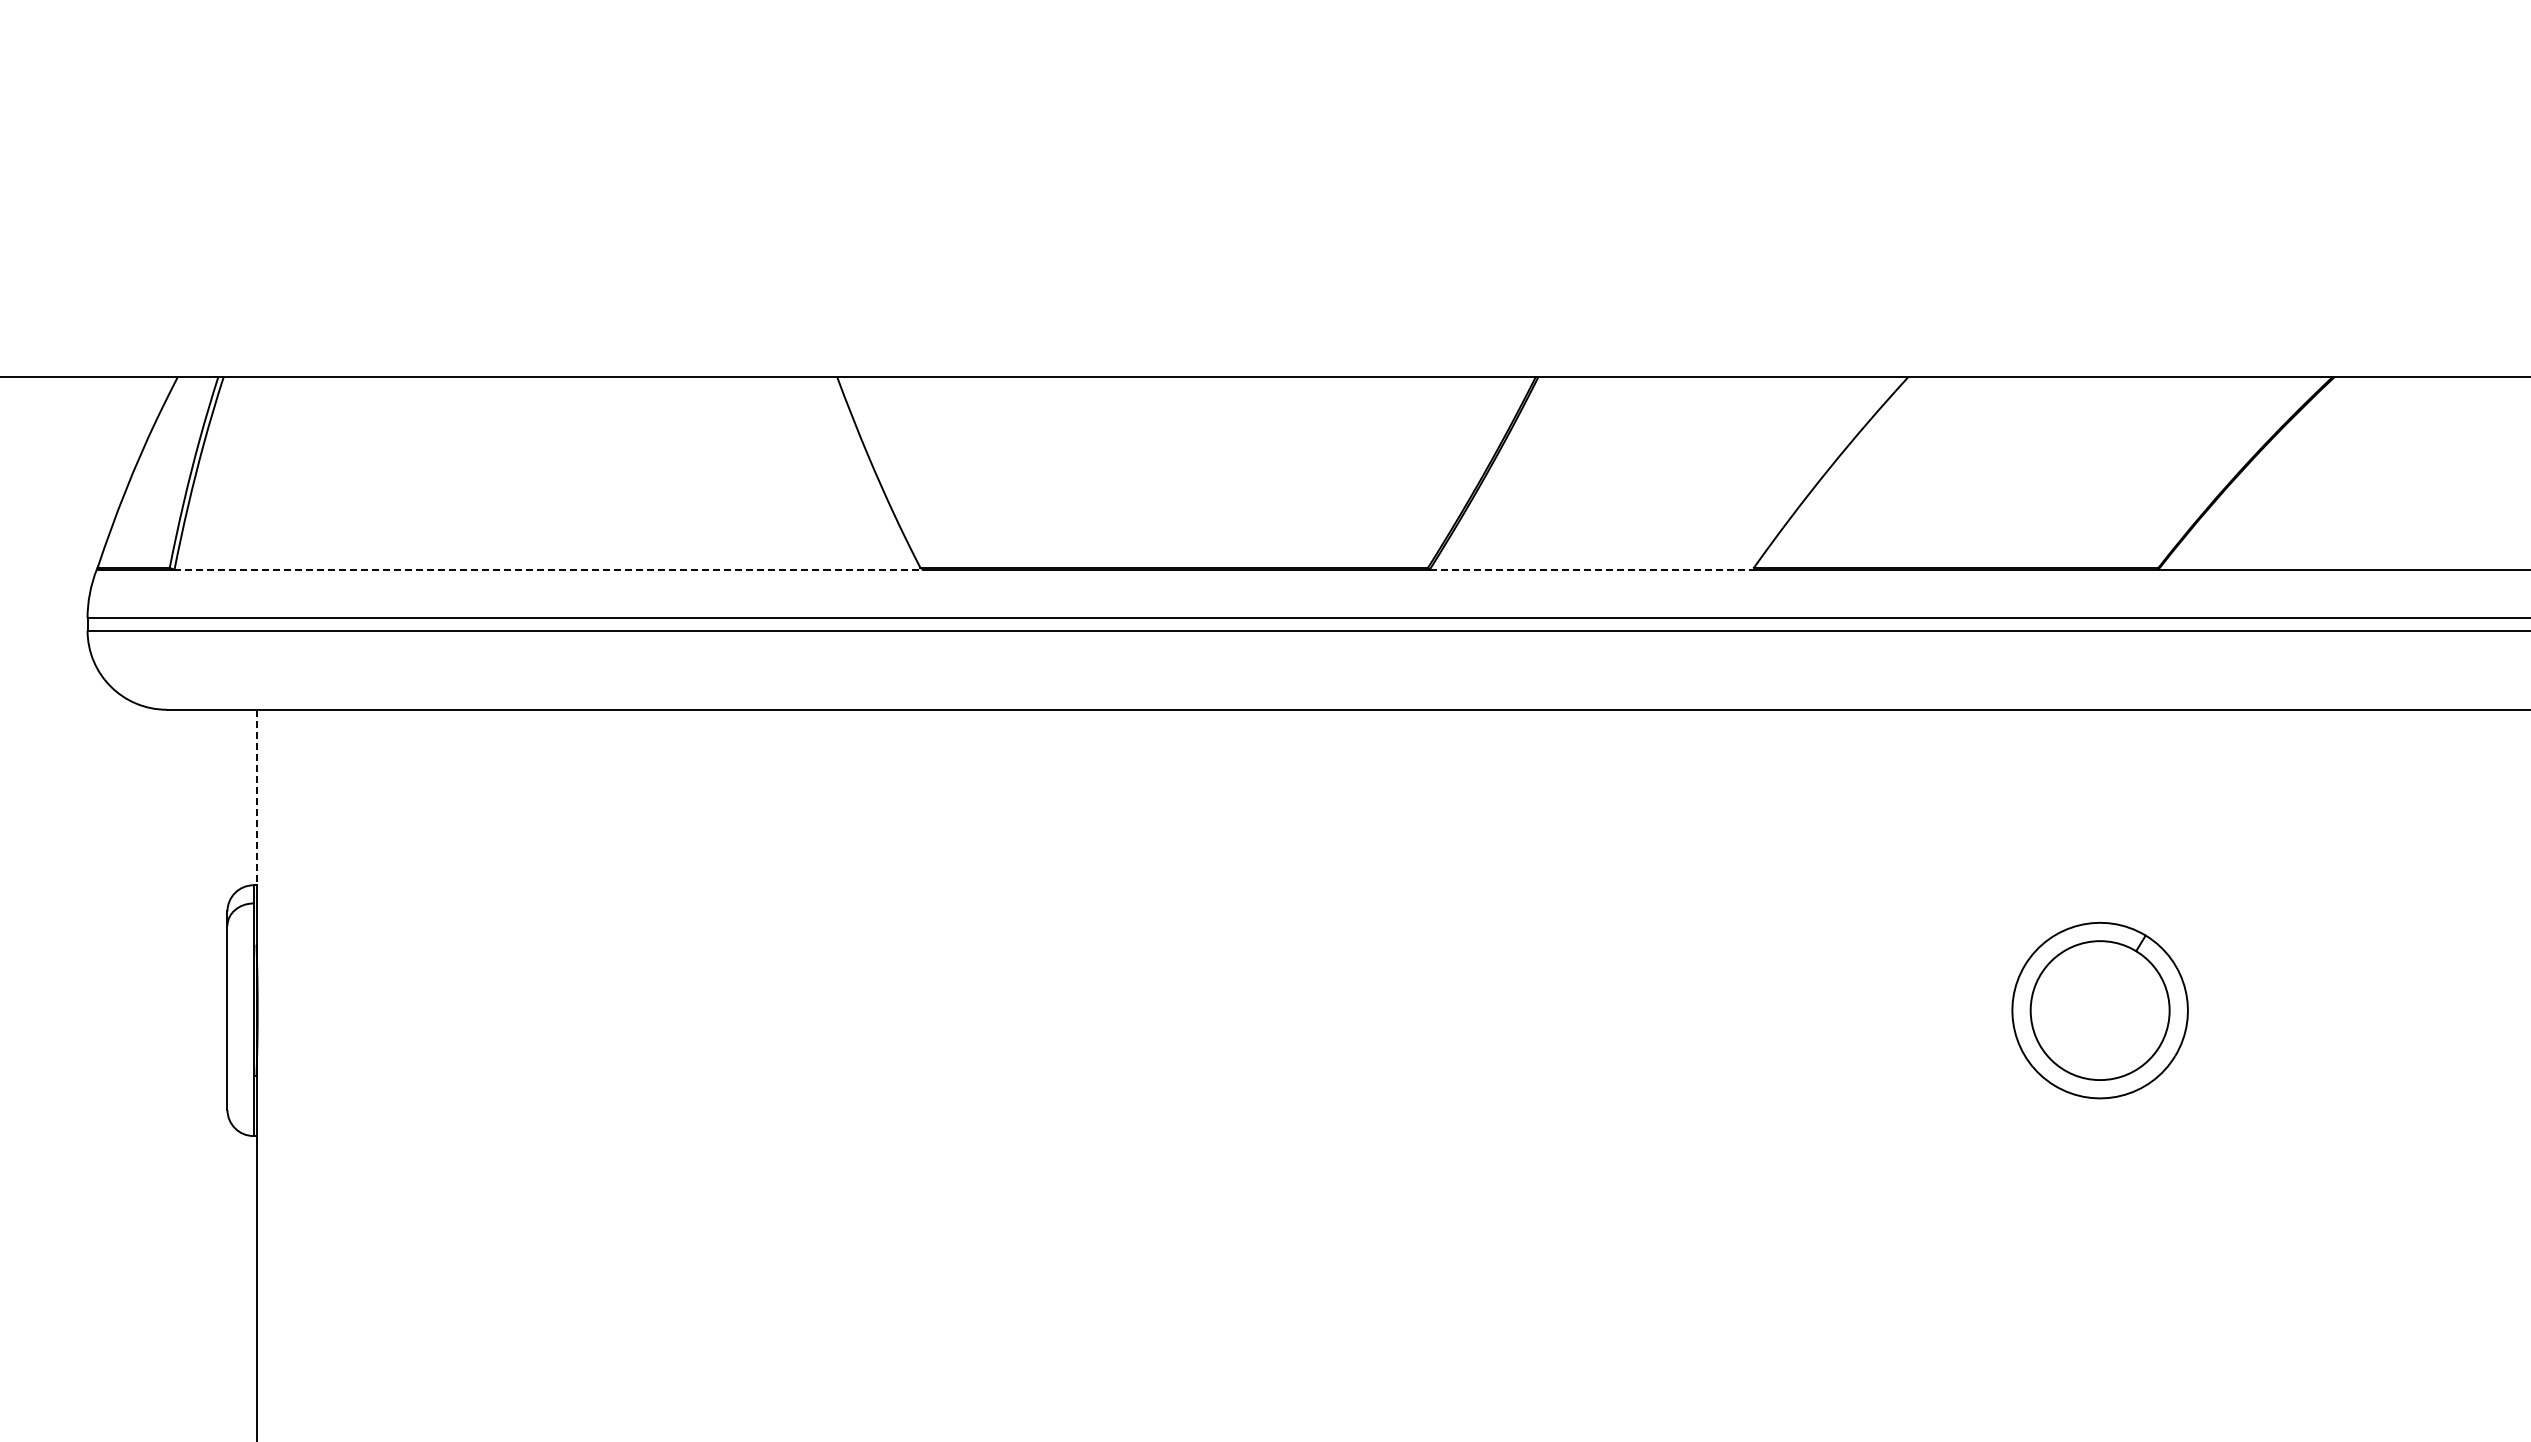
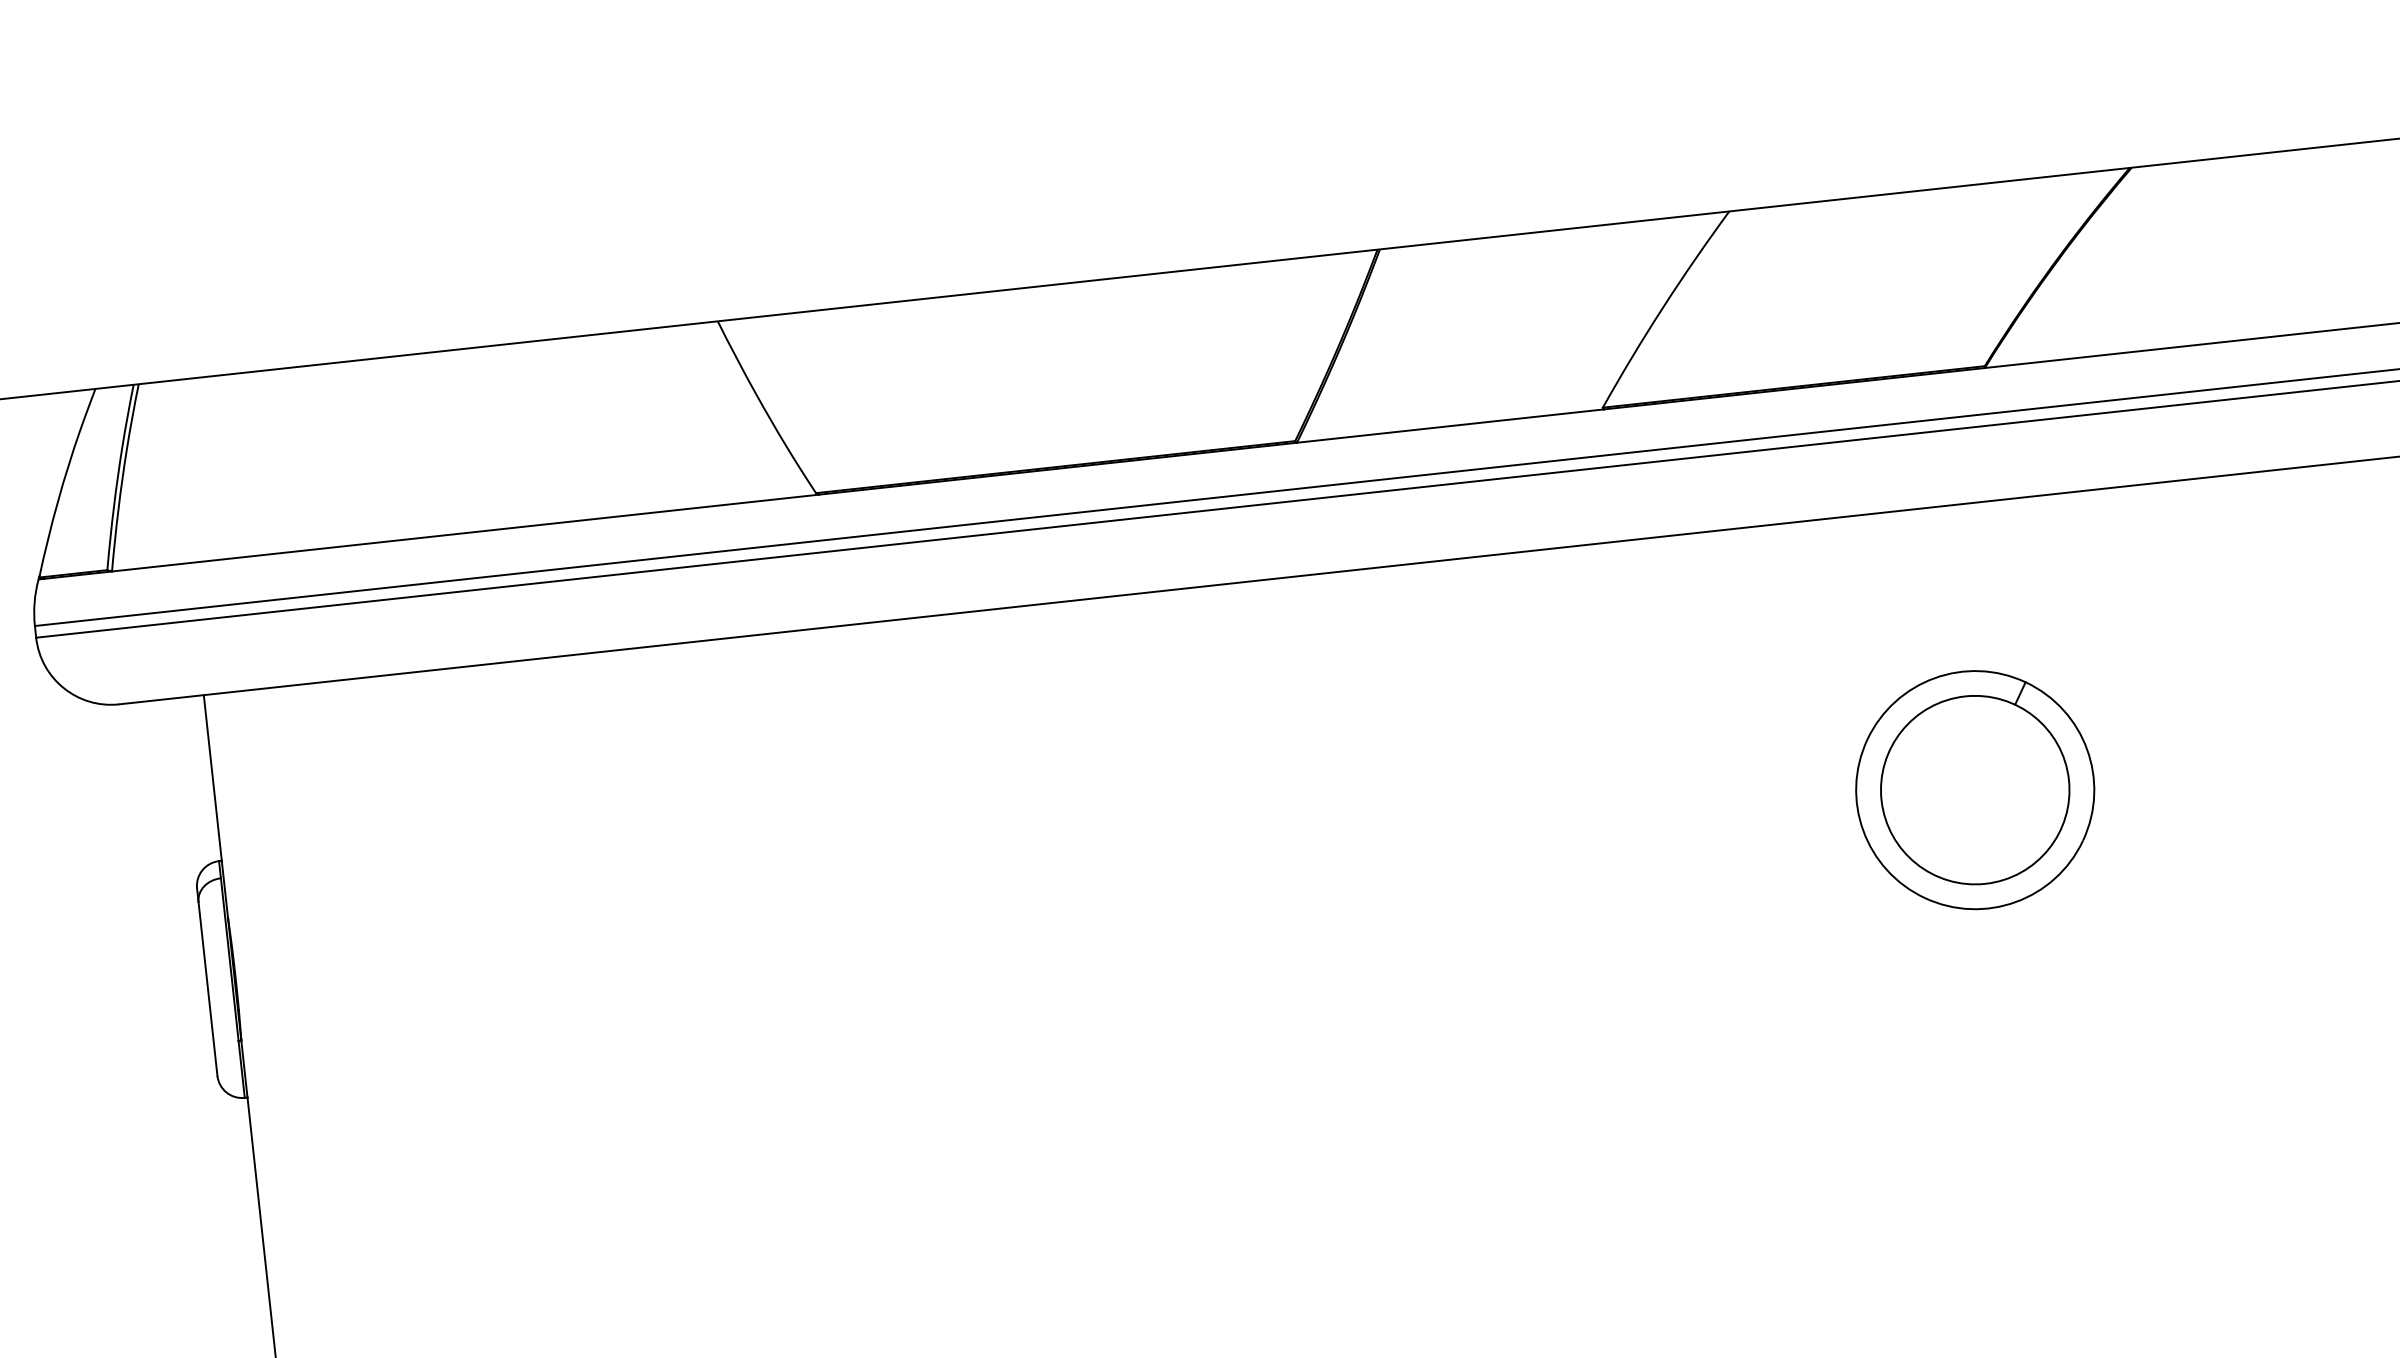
line: (549, 569) -> (466, 532), dashed -> solid
line: (1592, 569) -> (1450, 425), dashed -> solid
line: (256, 797) -> (212, 777), dashed -> solid
part: (2099, 1010) -> (1974, 790), size x1.43

